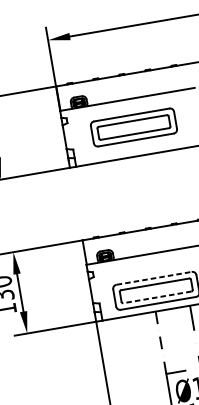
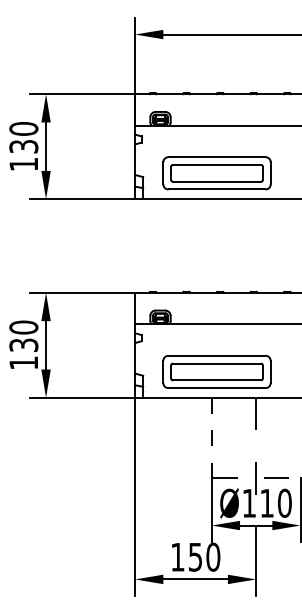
part: (133, 127) -> (216, 173), moved
line: (154, 278) -> (217, 355), dashed -> solid
line: (157, 297) -> (217, 380), dashed -> solid

